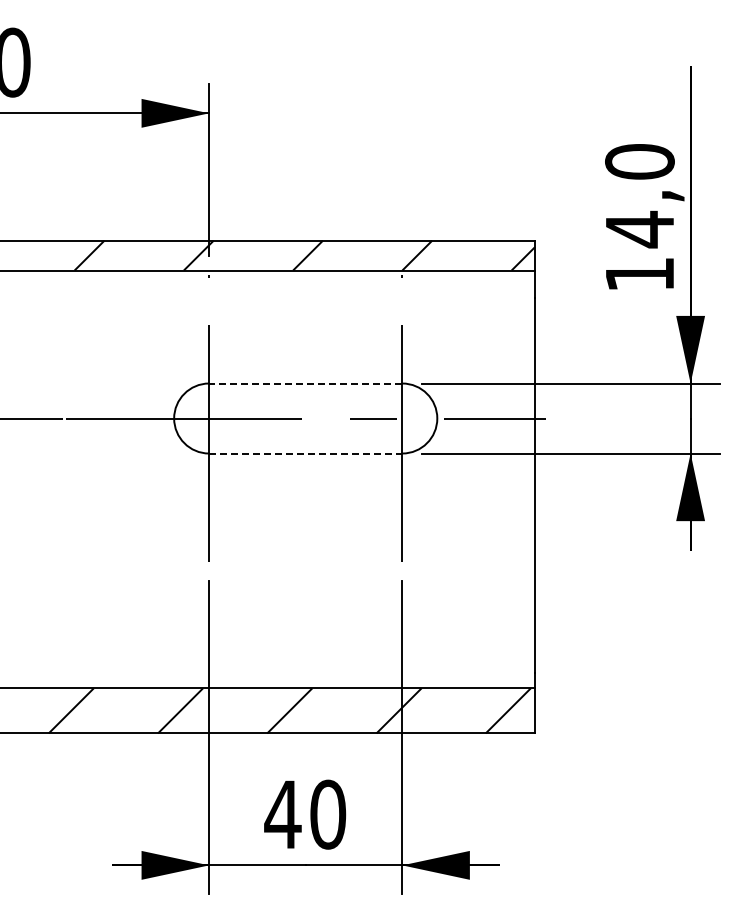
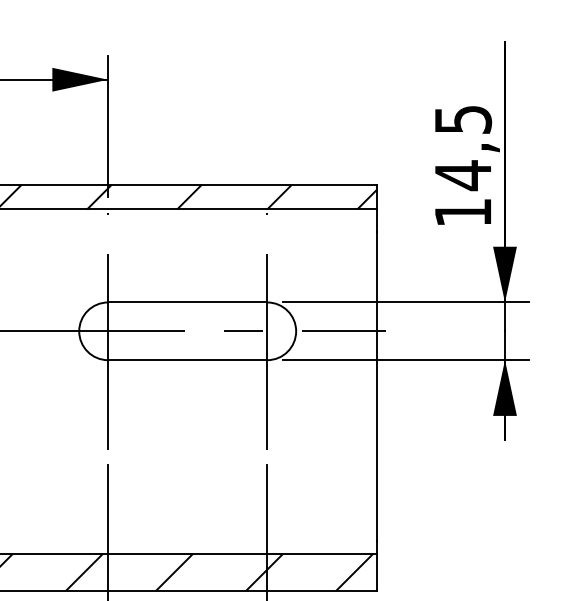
text: (639, 161) -> (462, 119), 14,0 -> 14,5
line: (305, 383) -> (187, 302), dashed -> solid
line: (305, 453) -> (187, 360), dashed -> solid

